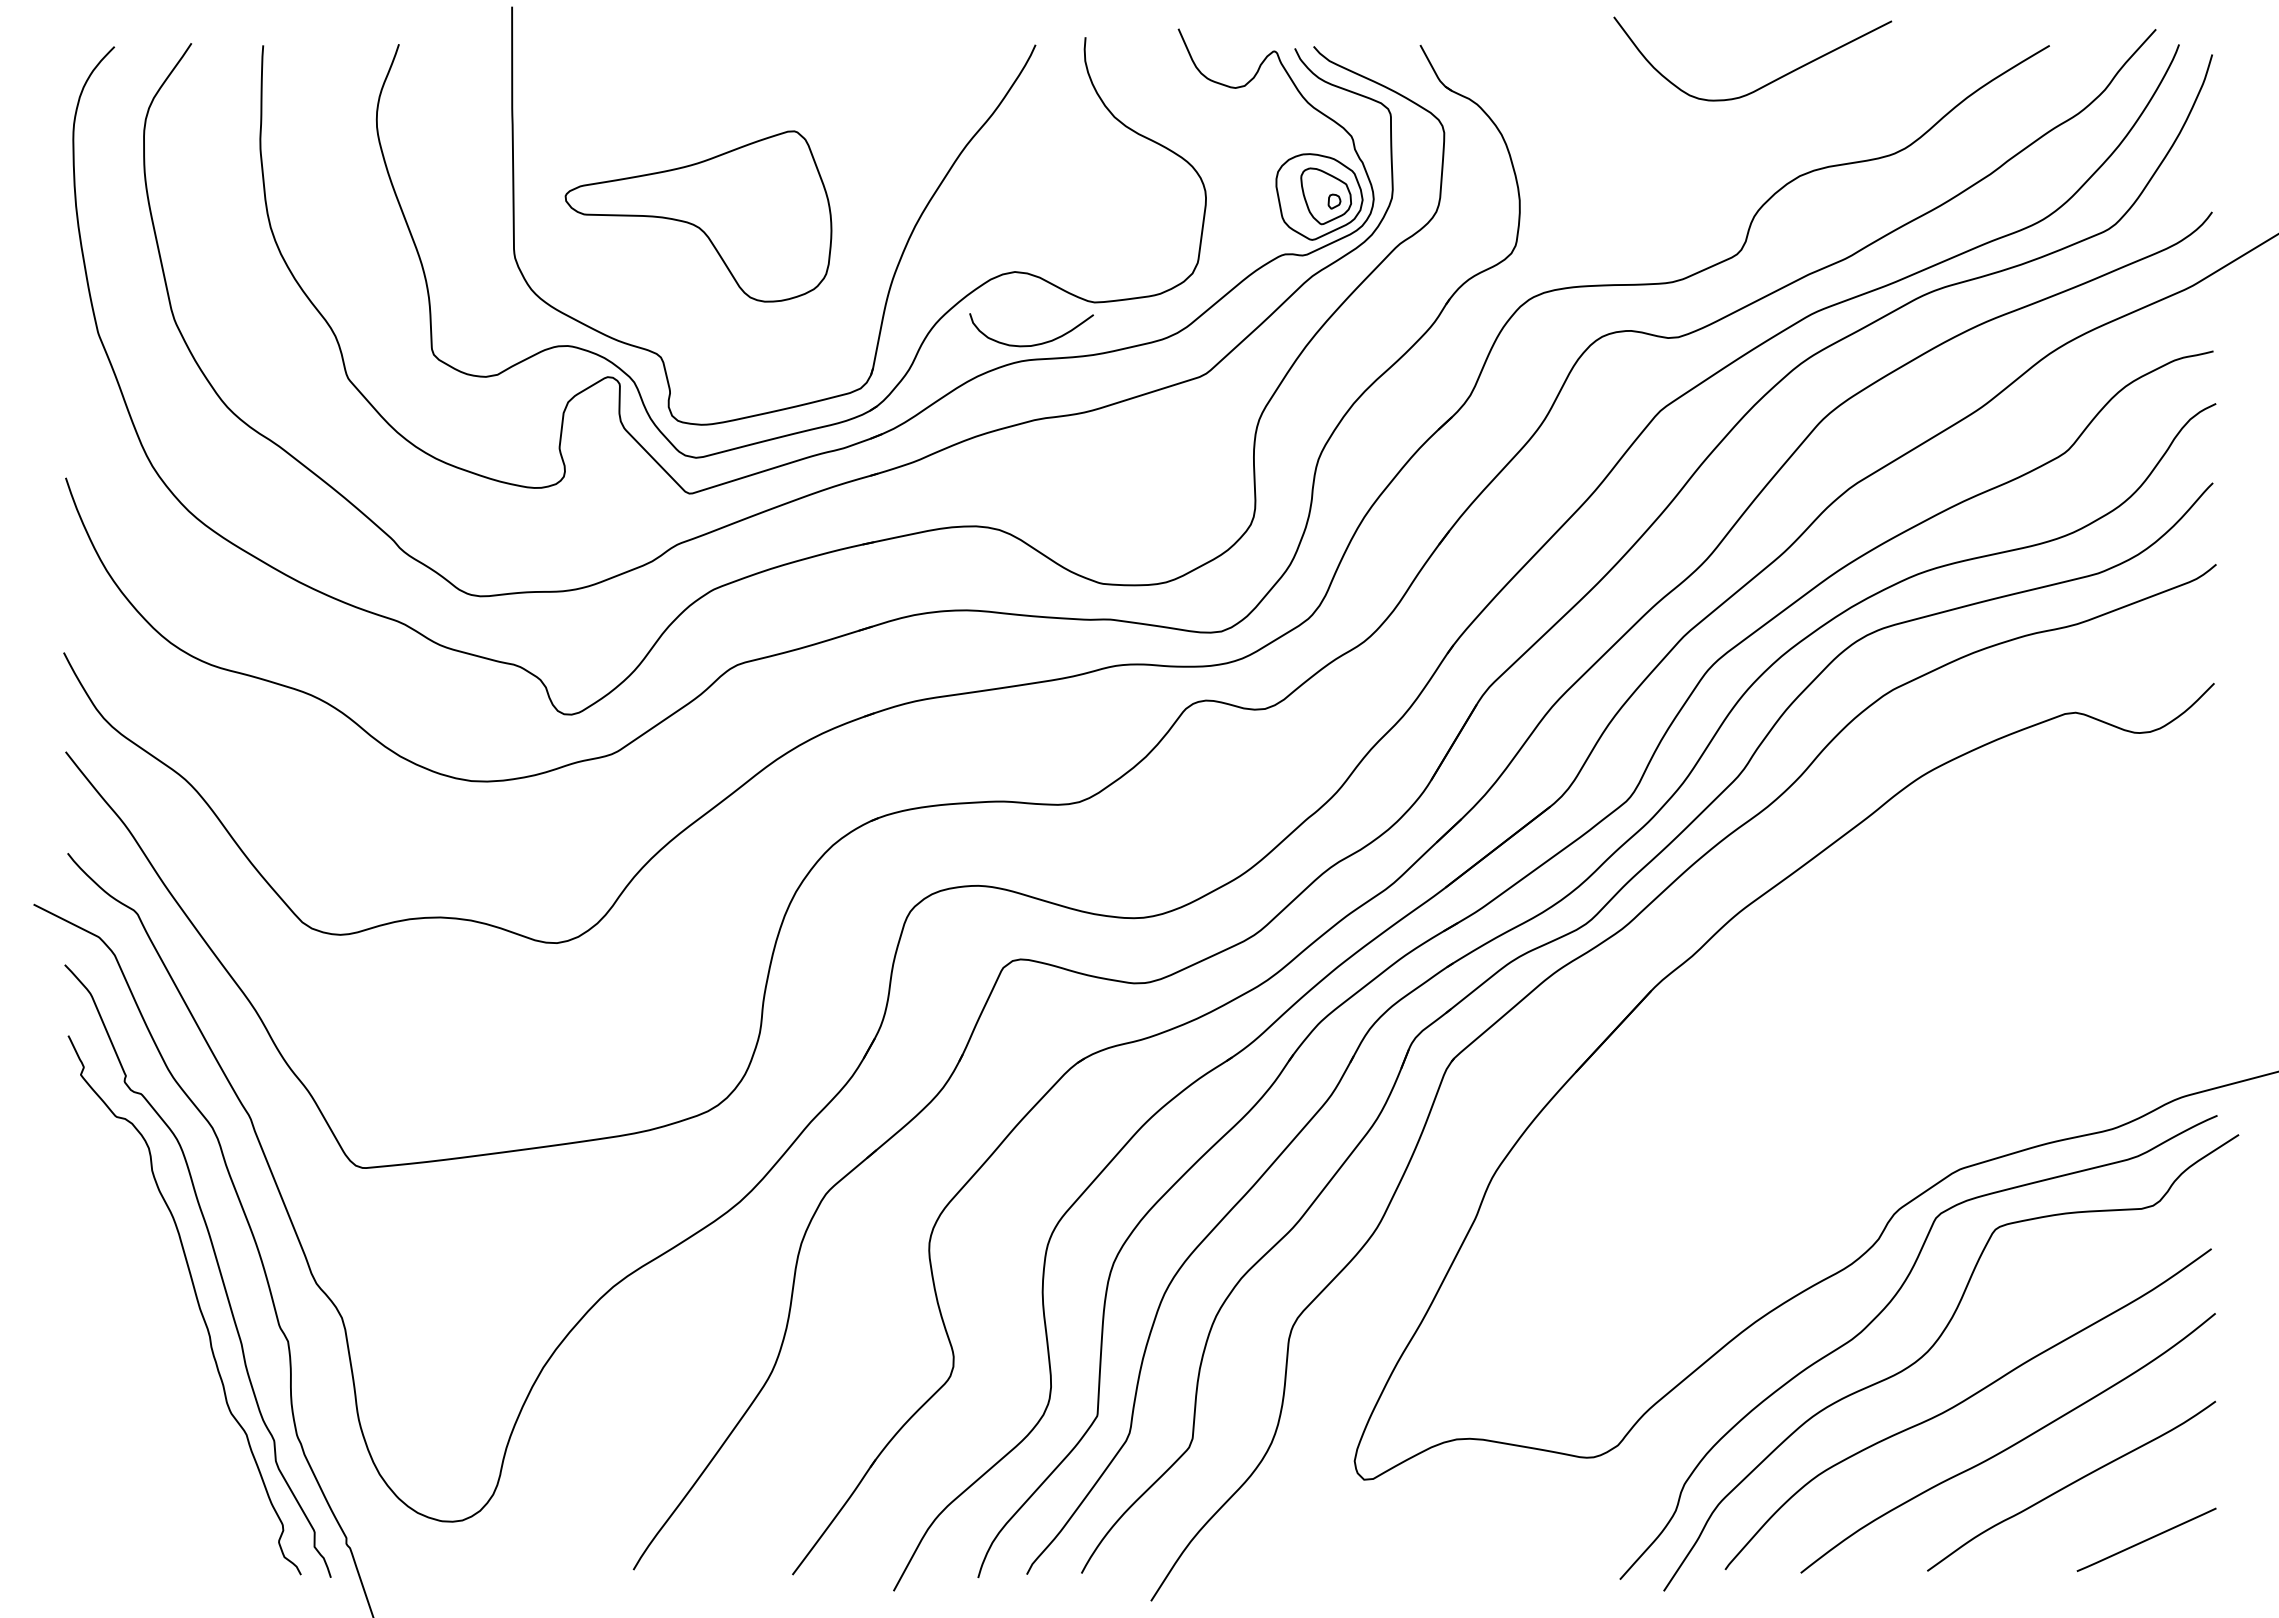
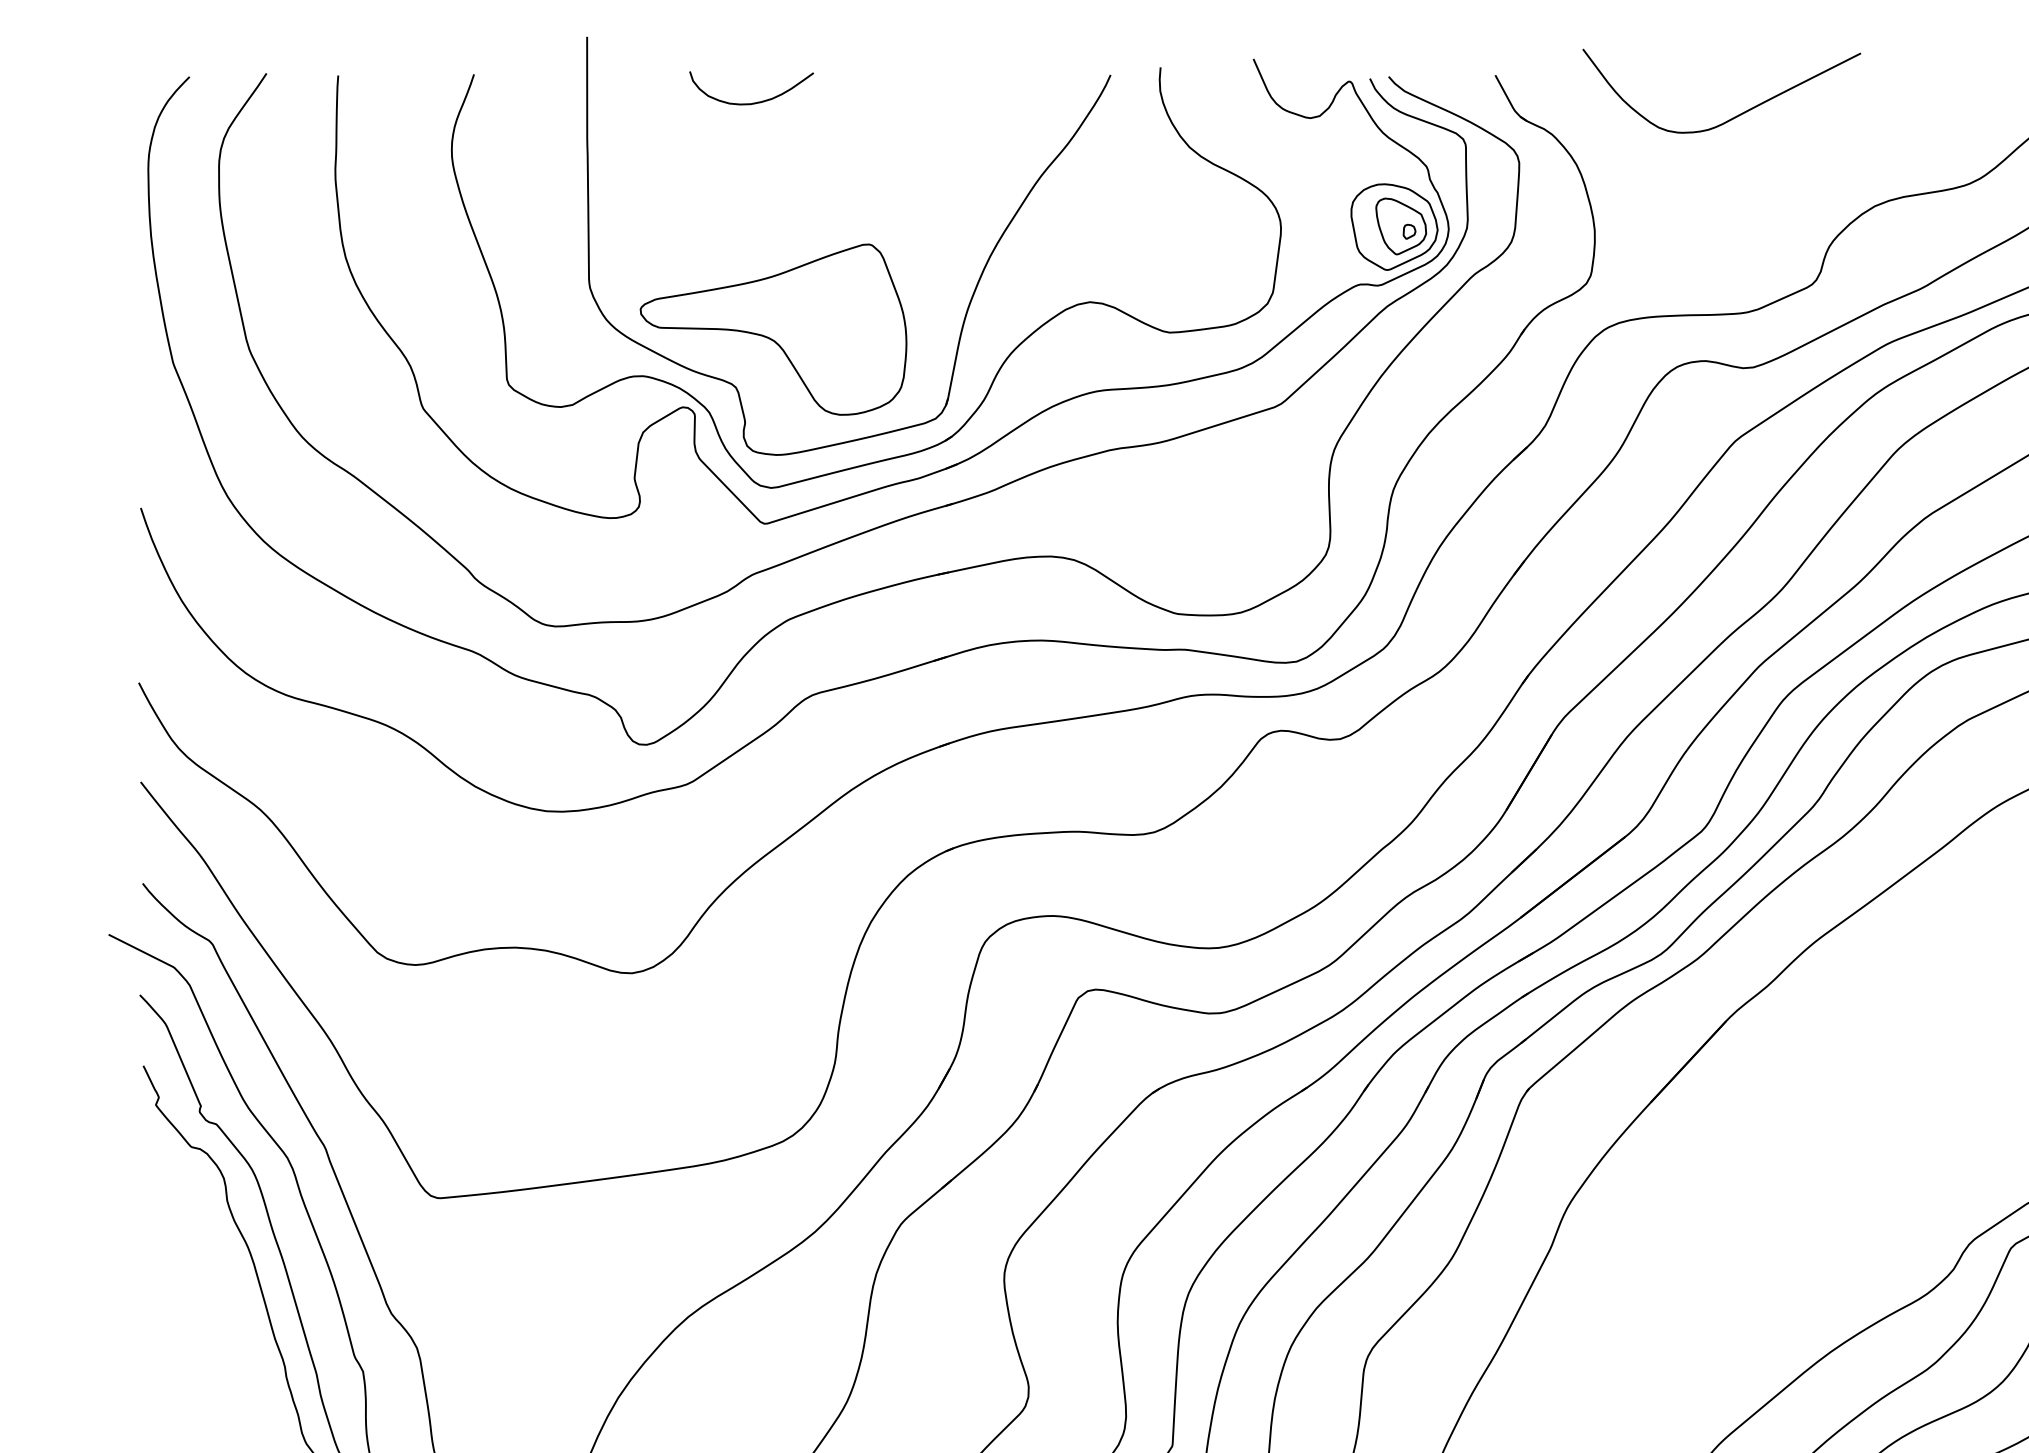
curve: (1765, 84) -> (1734, 116), moved
part: (698, 216) -> (773, 329), moved
curve: (1032, 344) -> (752, 102), moved

